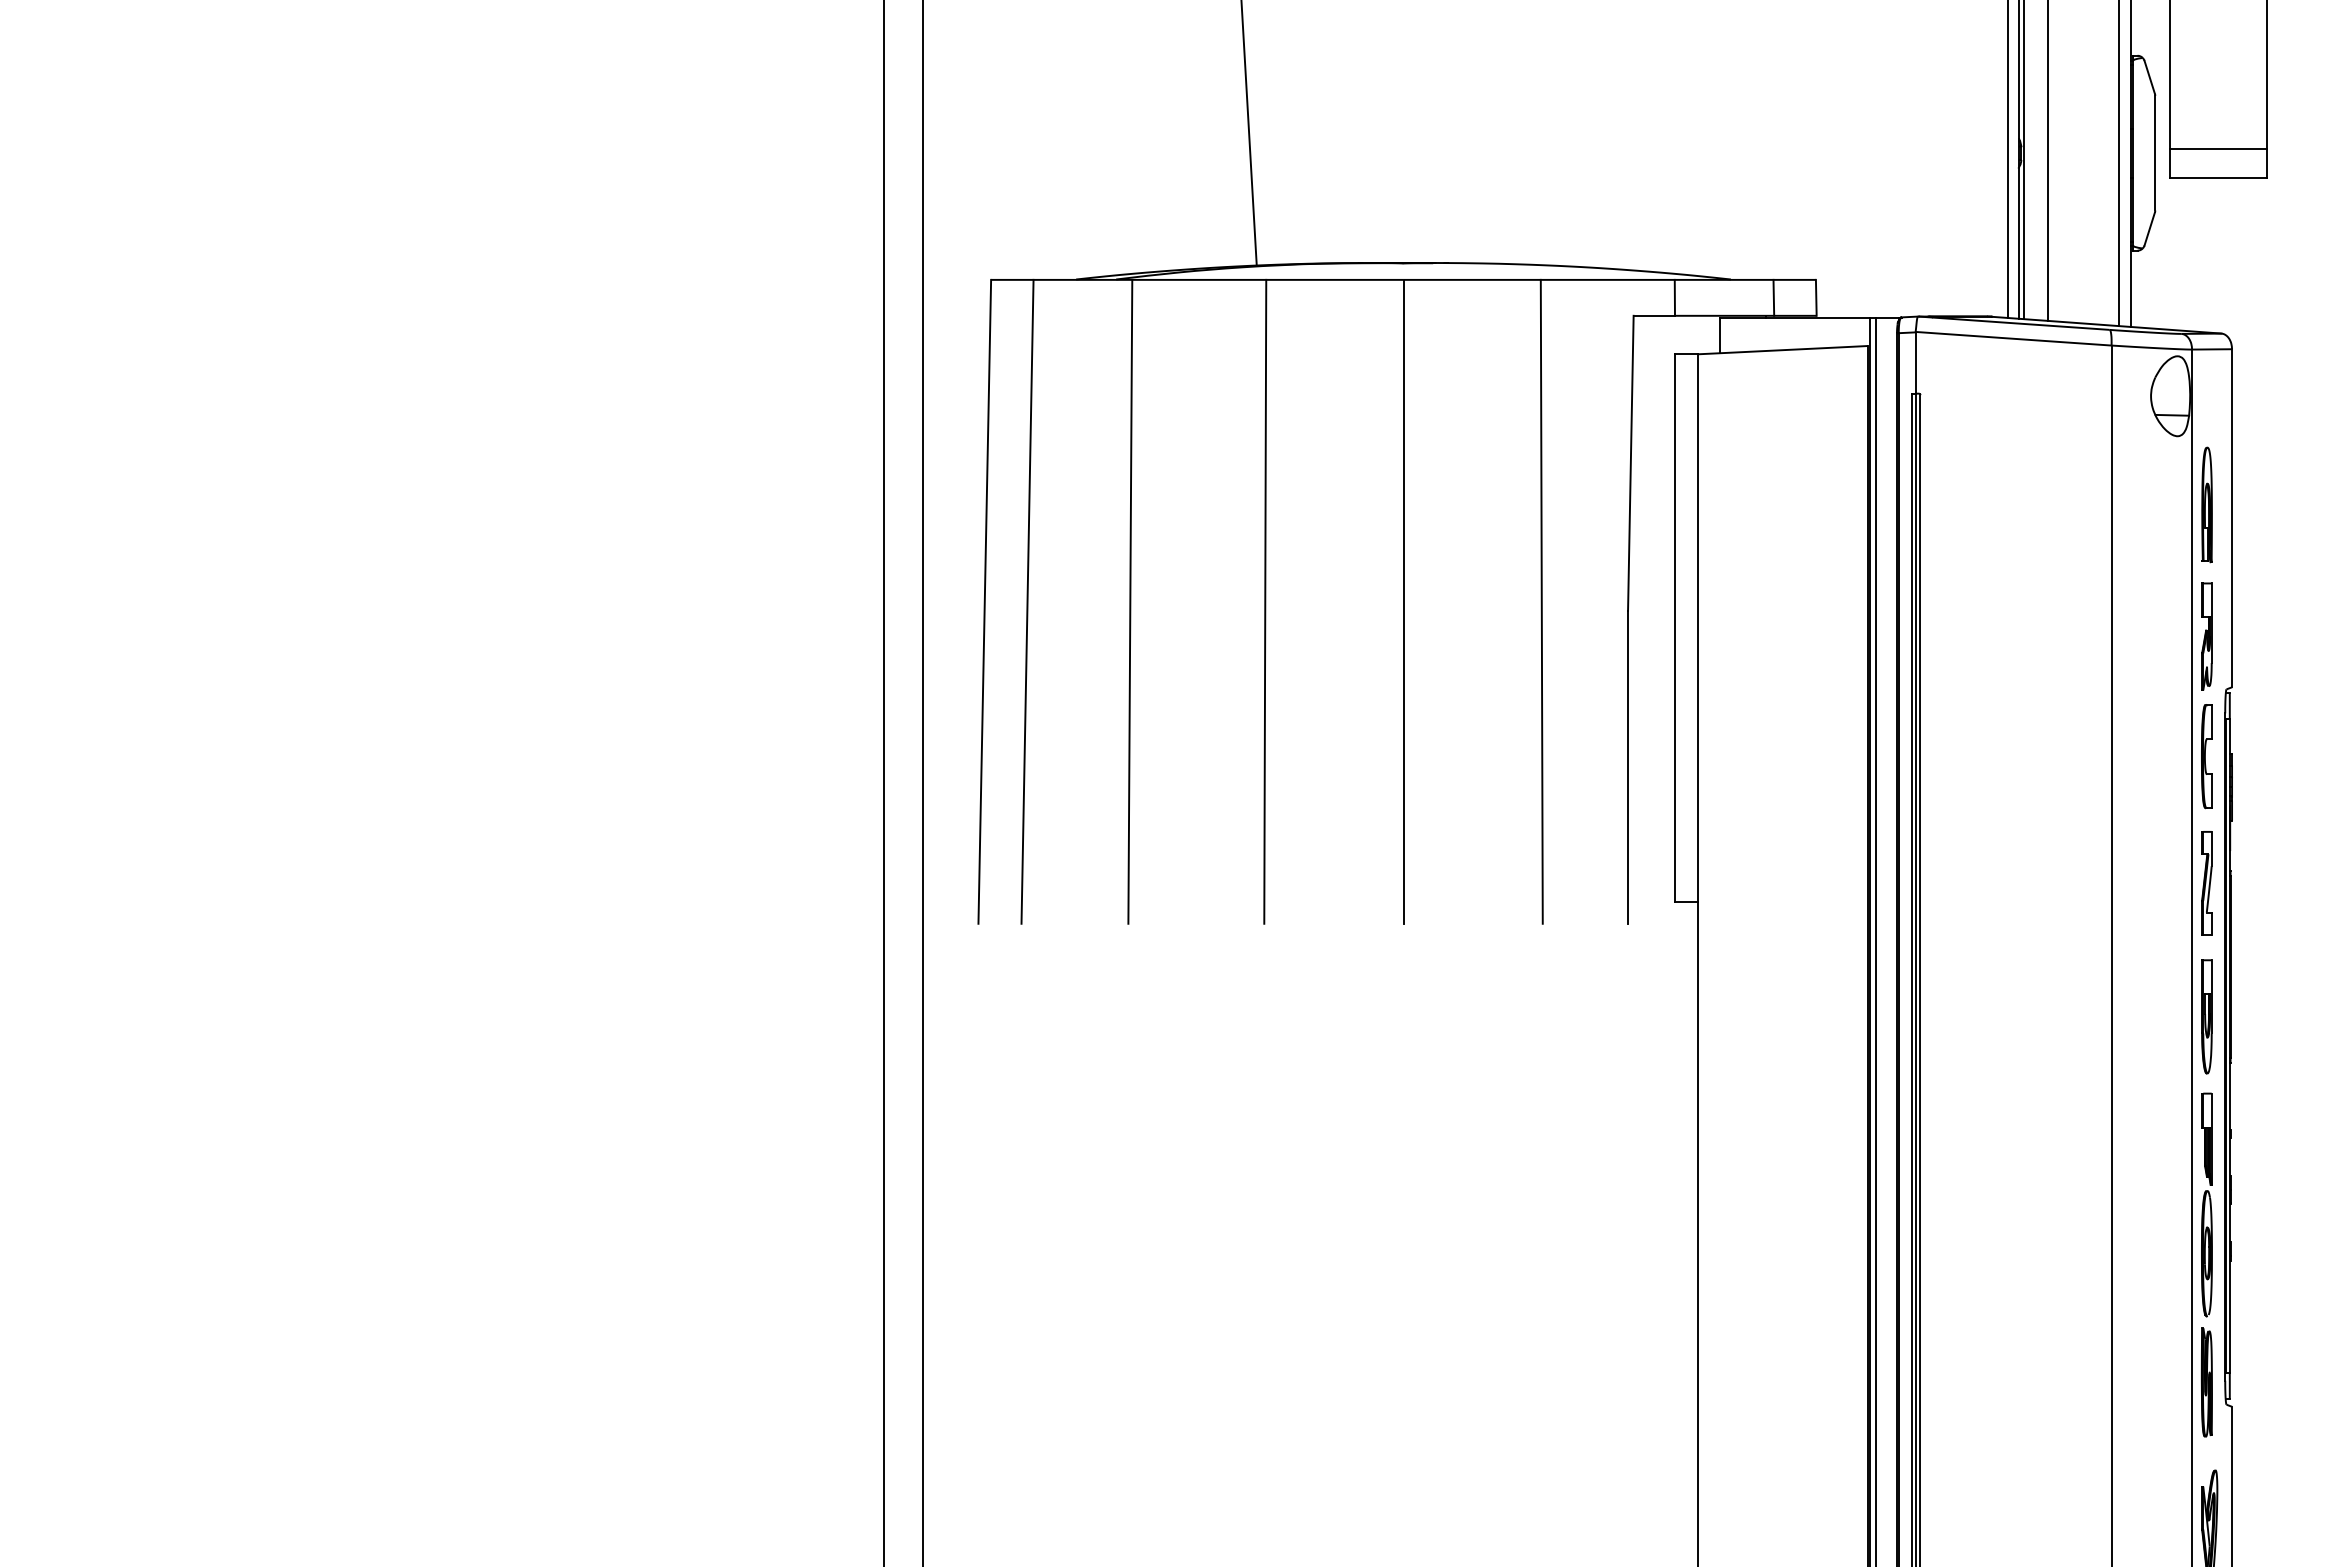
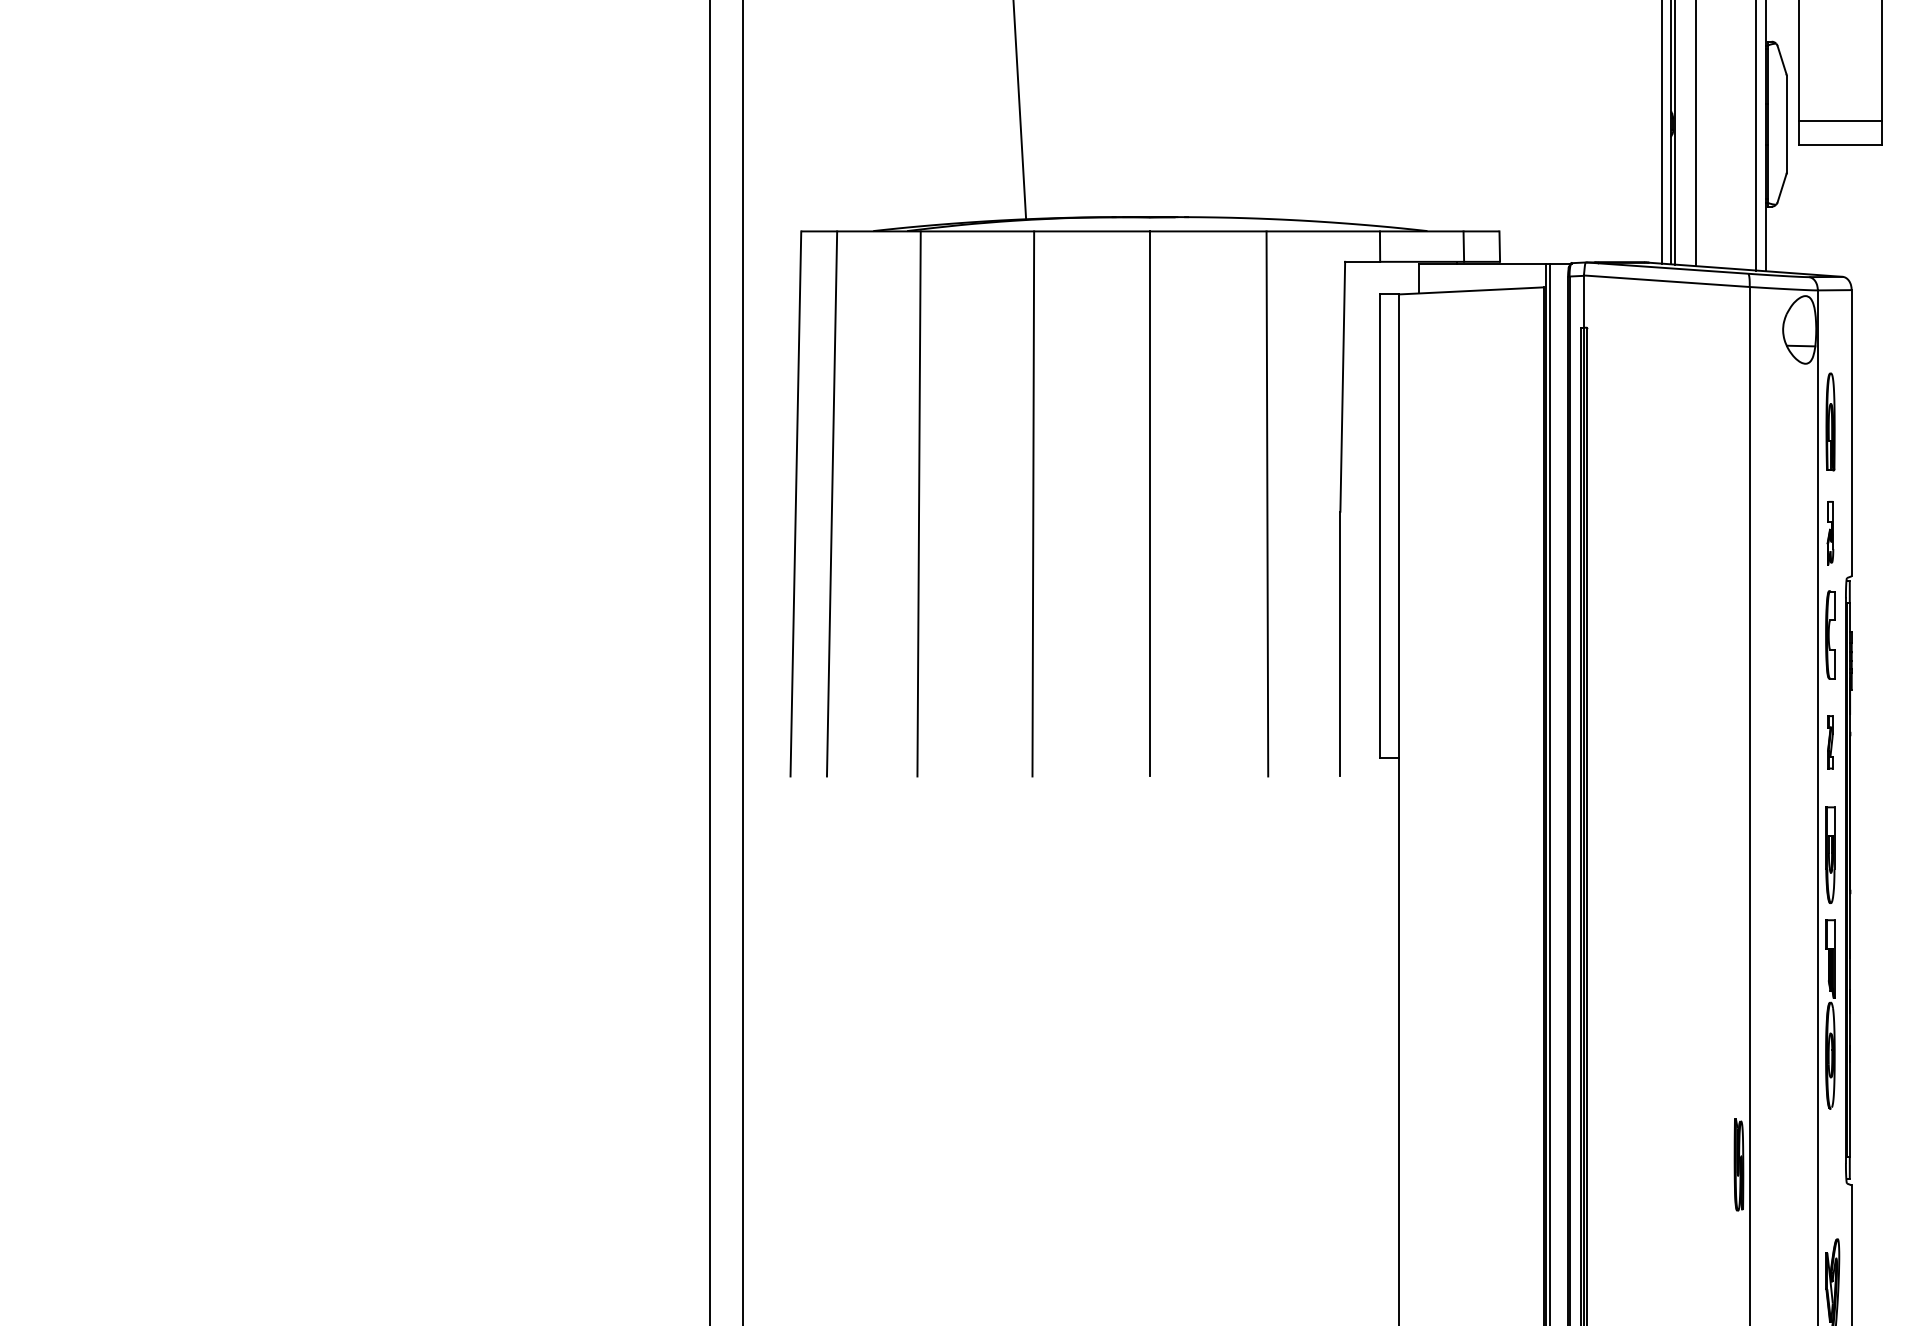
part: (2206, 636) -> (1830, 533), size x0.7
part: (2206, 883) -> (1830, 742), size x0.6
part: (2206, 1382) -> (1738, 1164), moved

